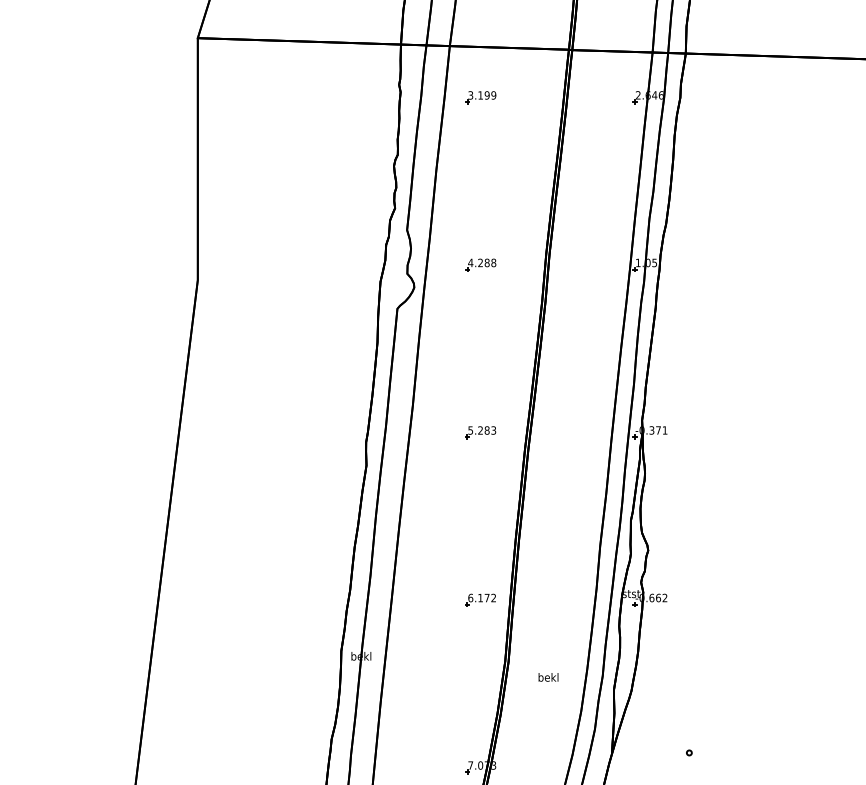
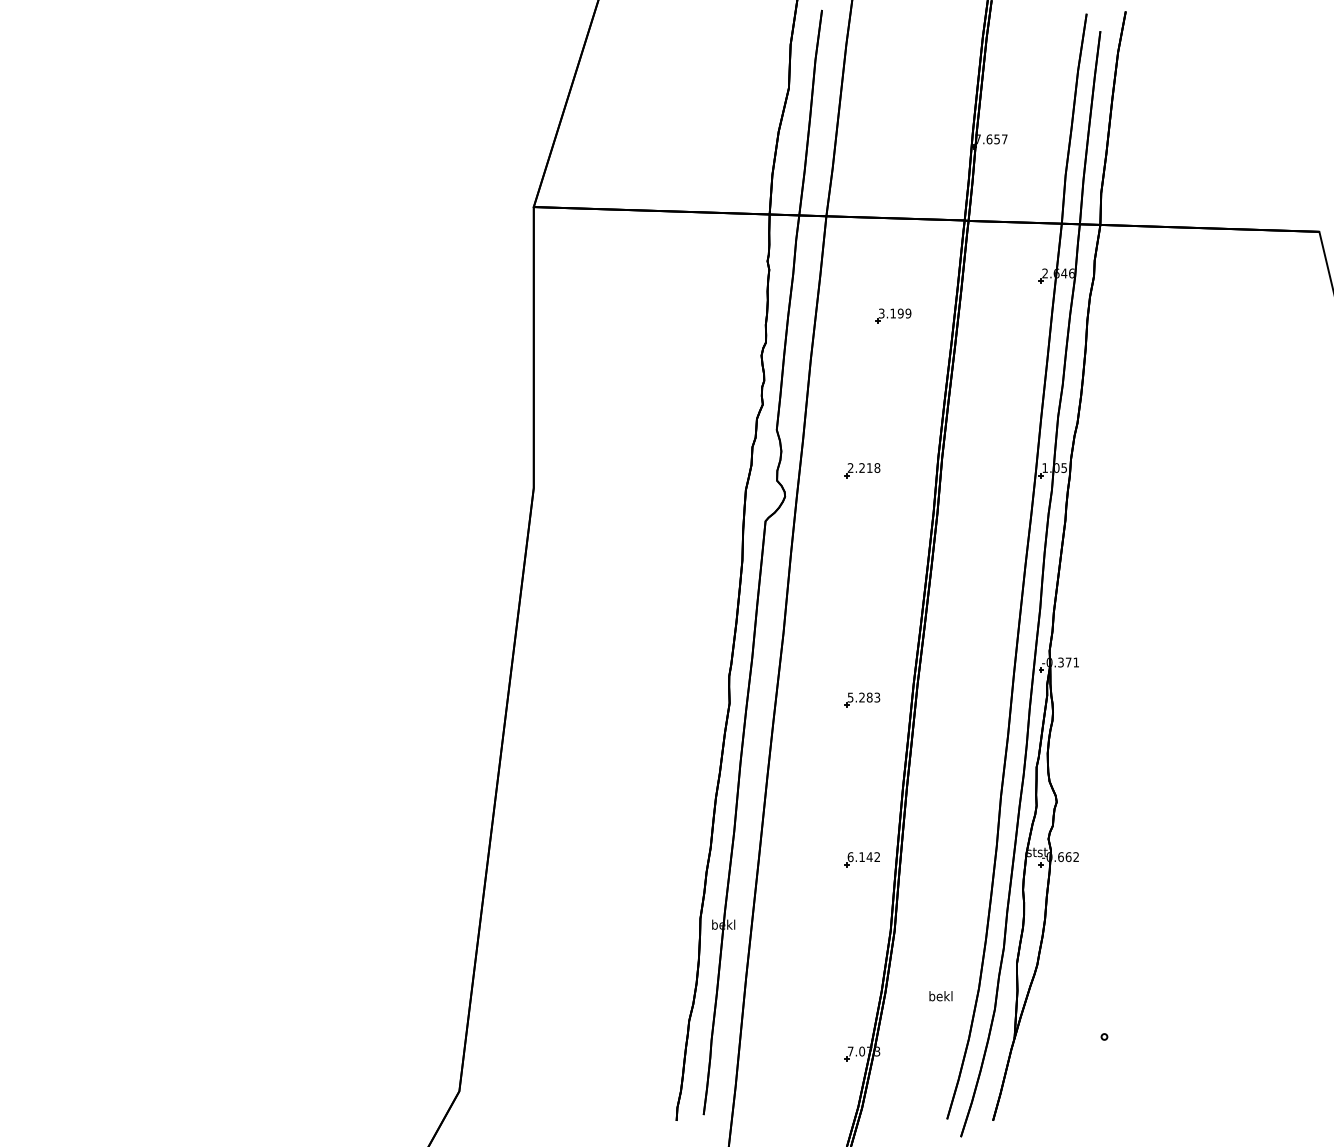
part: (480, 97) -> (893, 315), moved
text: (478, 262) -> (859, 467), 4.288 -> 2.218
part: (480, 432) -> (862, 699), moved
text: (486, 597) -> (869, 856), 6.172 -> 6.142
text: (548, 677) -> (940, 996), moved

